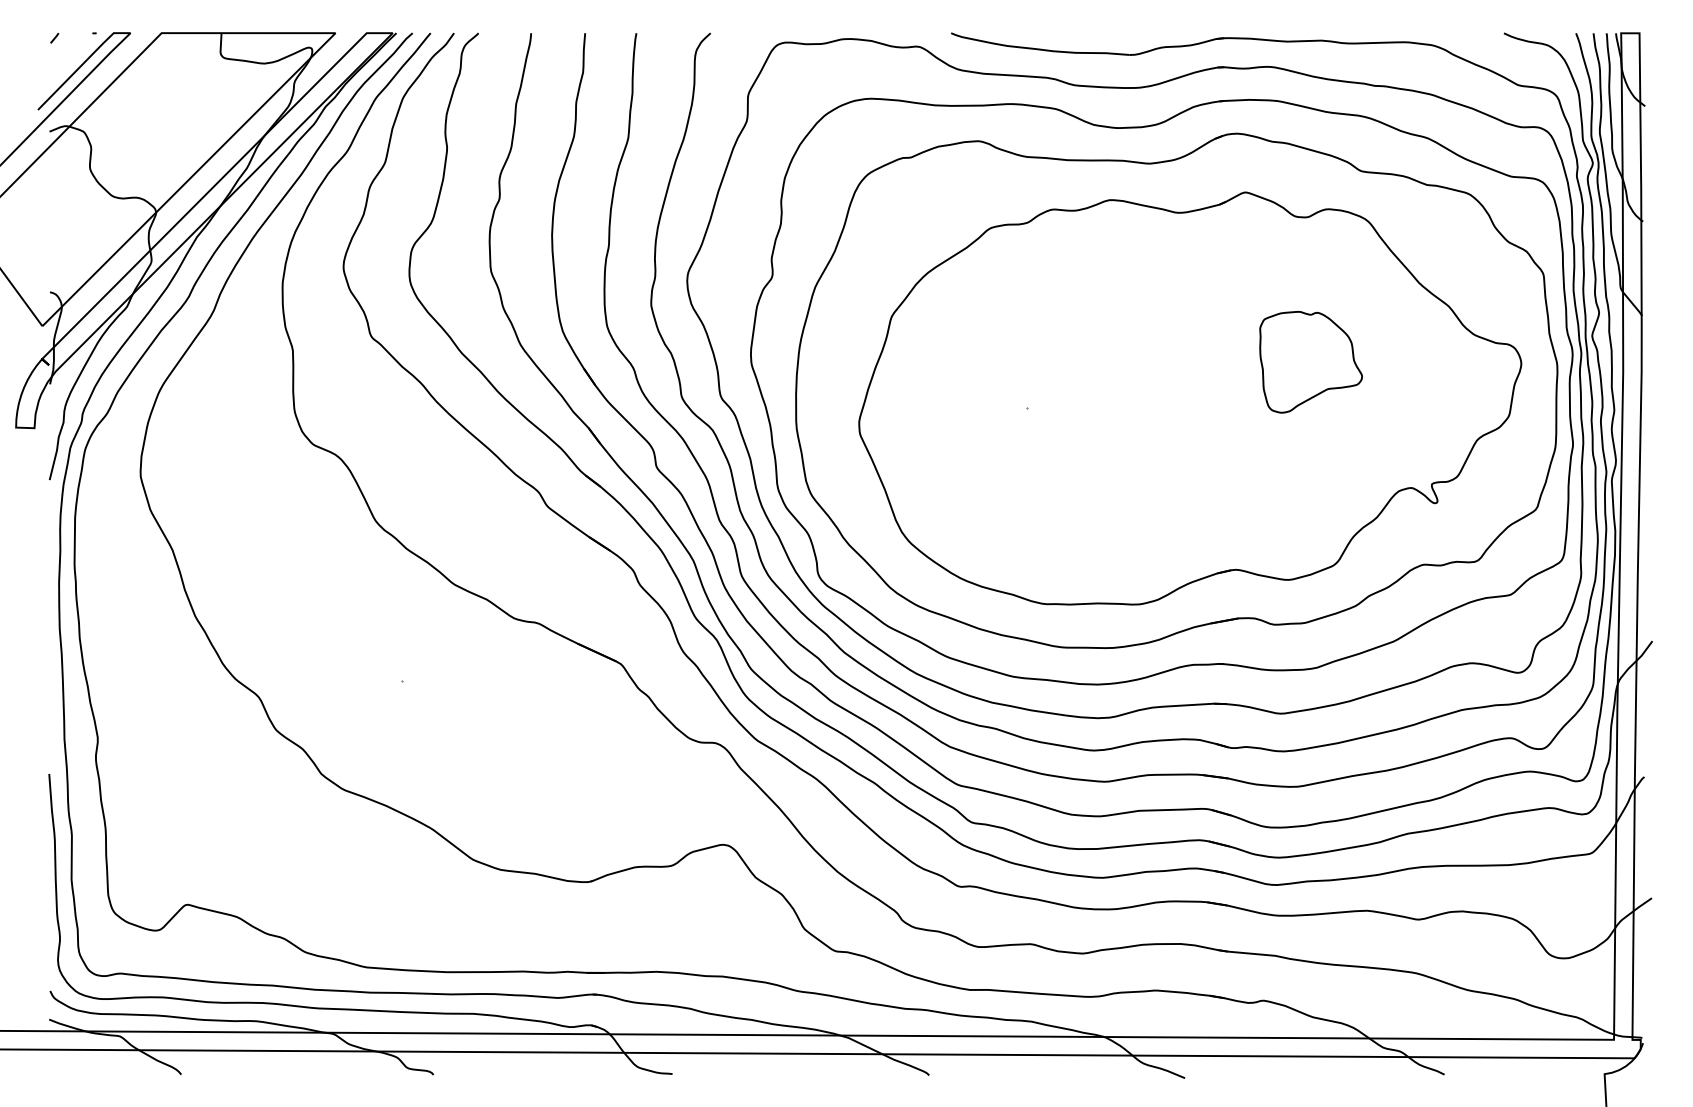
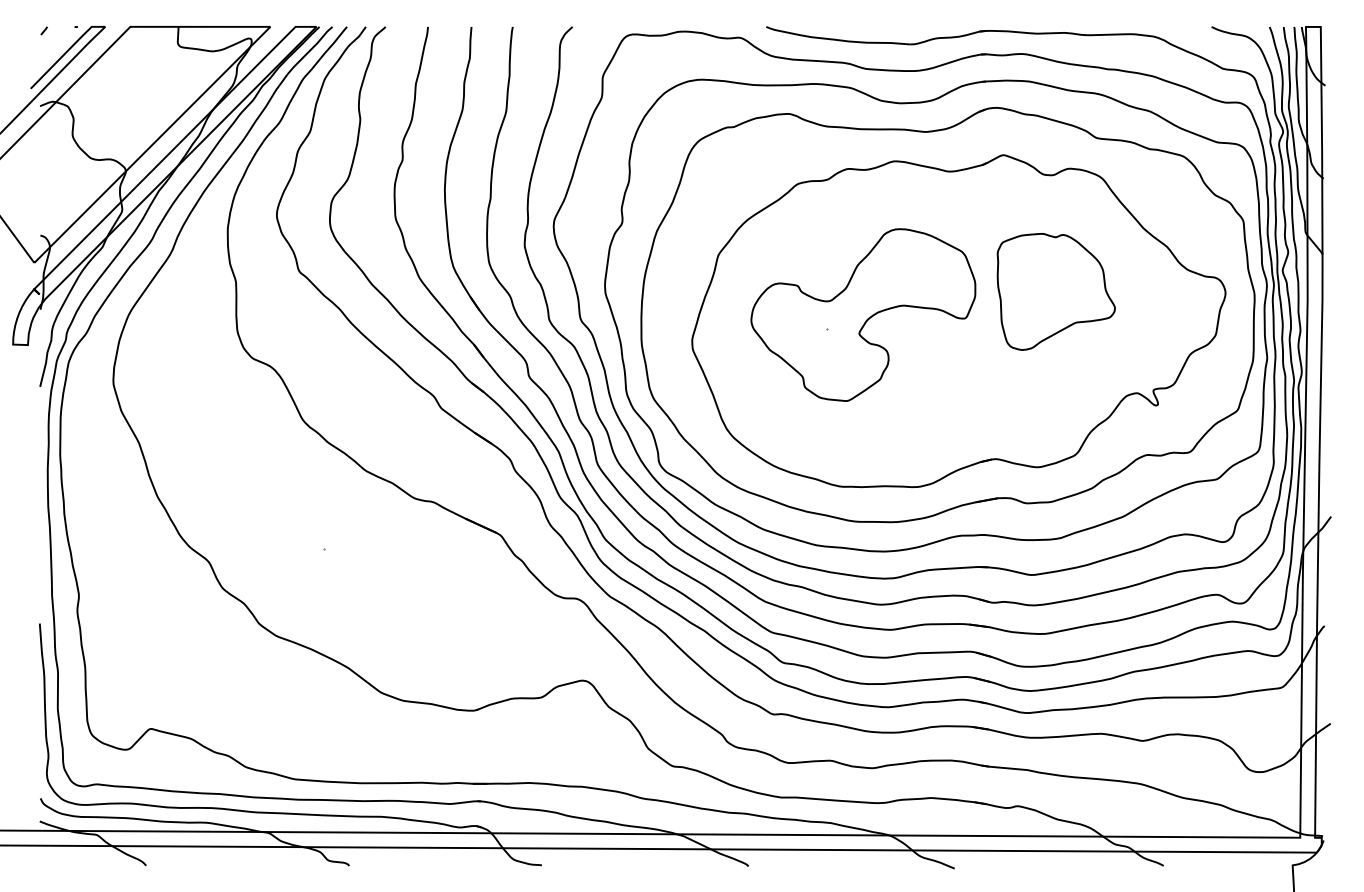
part: (1310, 362) -> (1055, 292), size x1.43
part: (1071, 390) -> (863, 314), added

